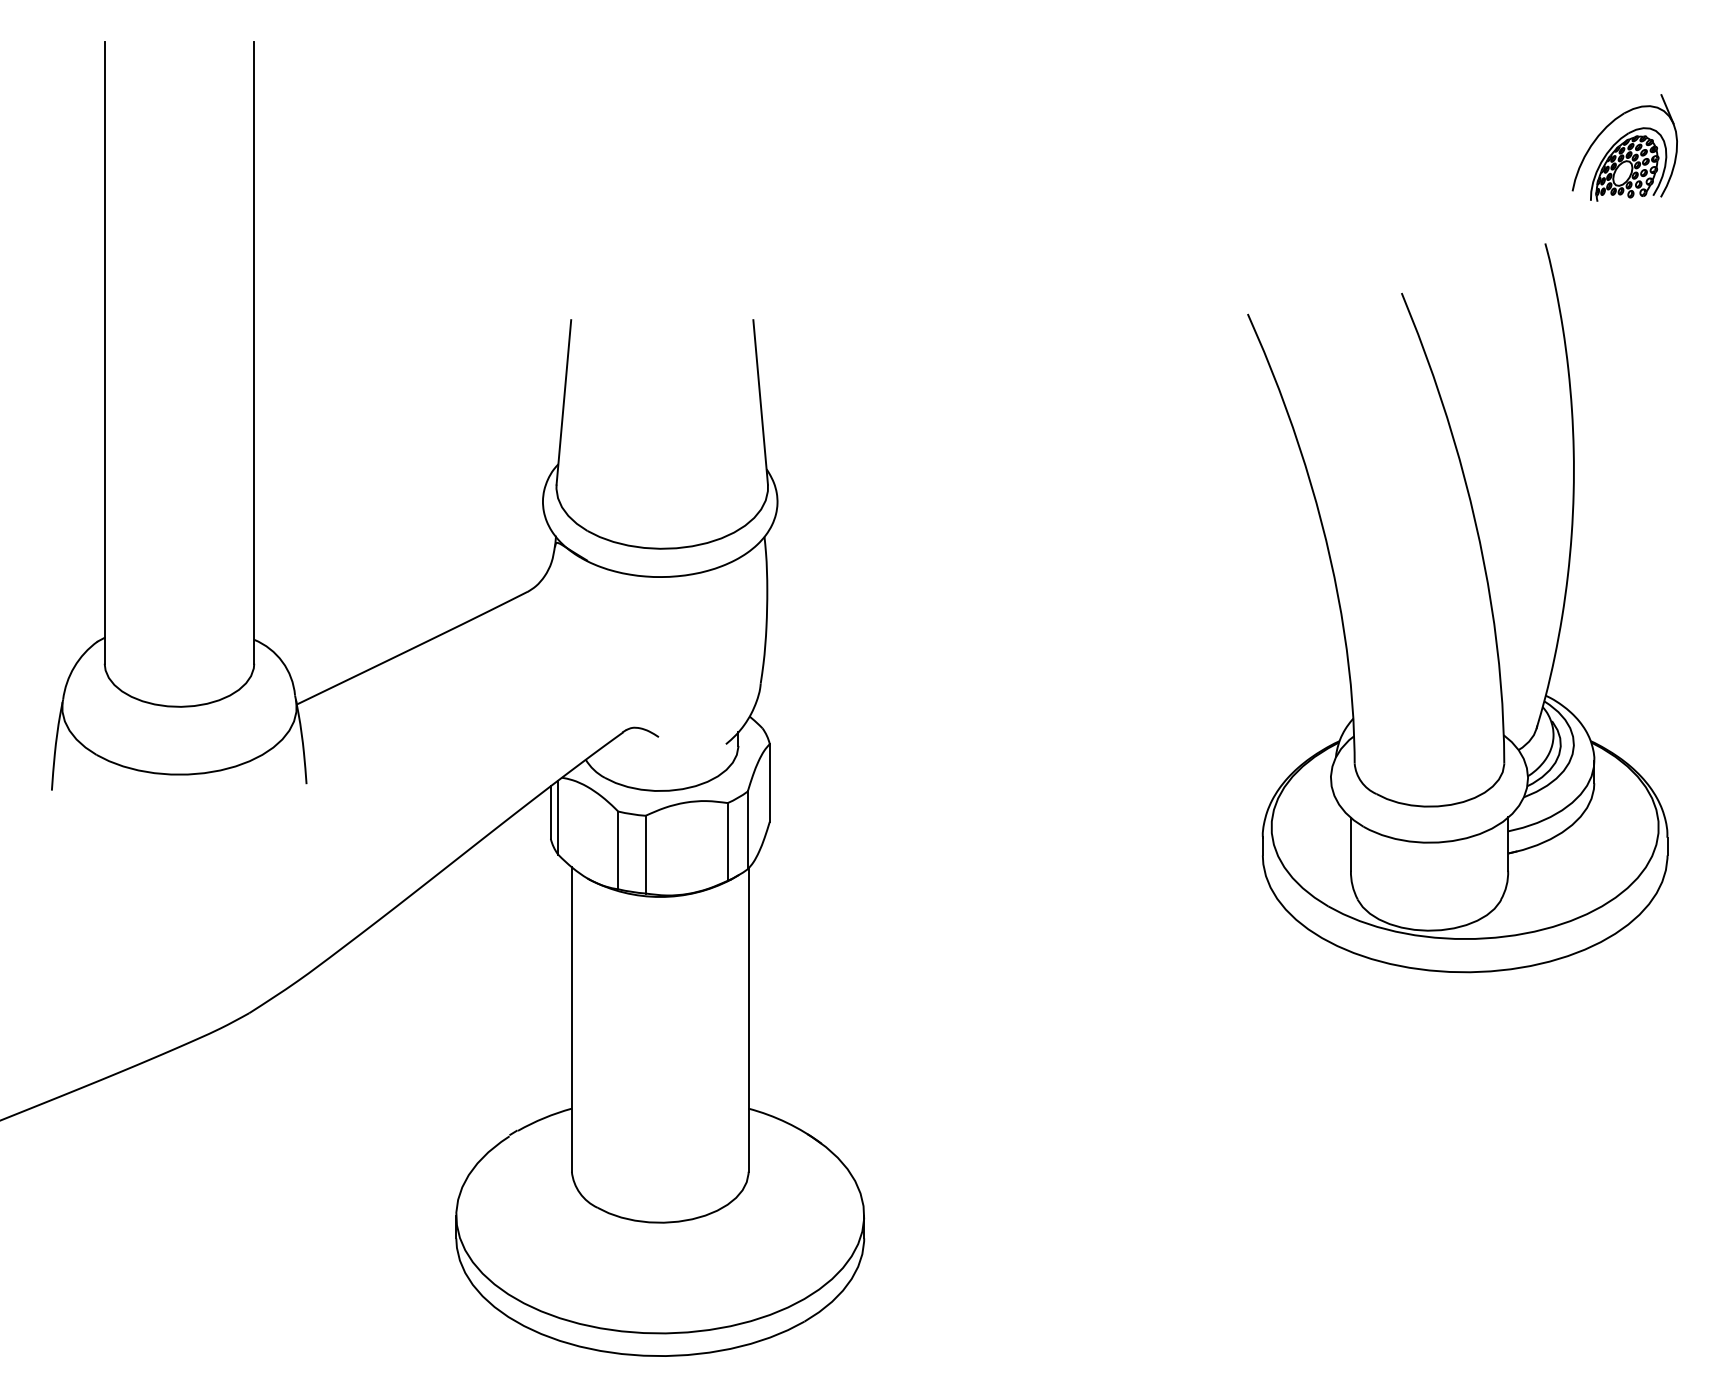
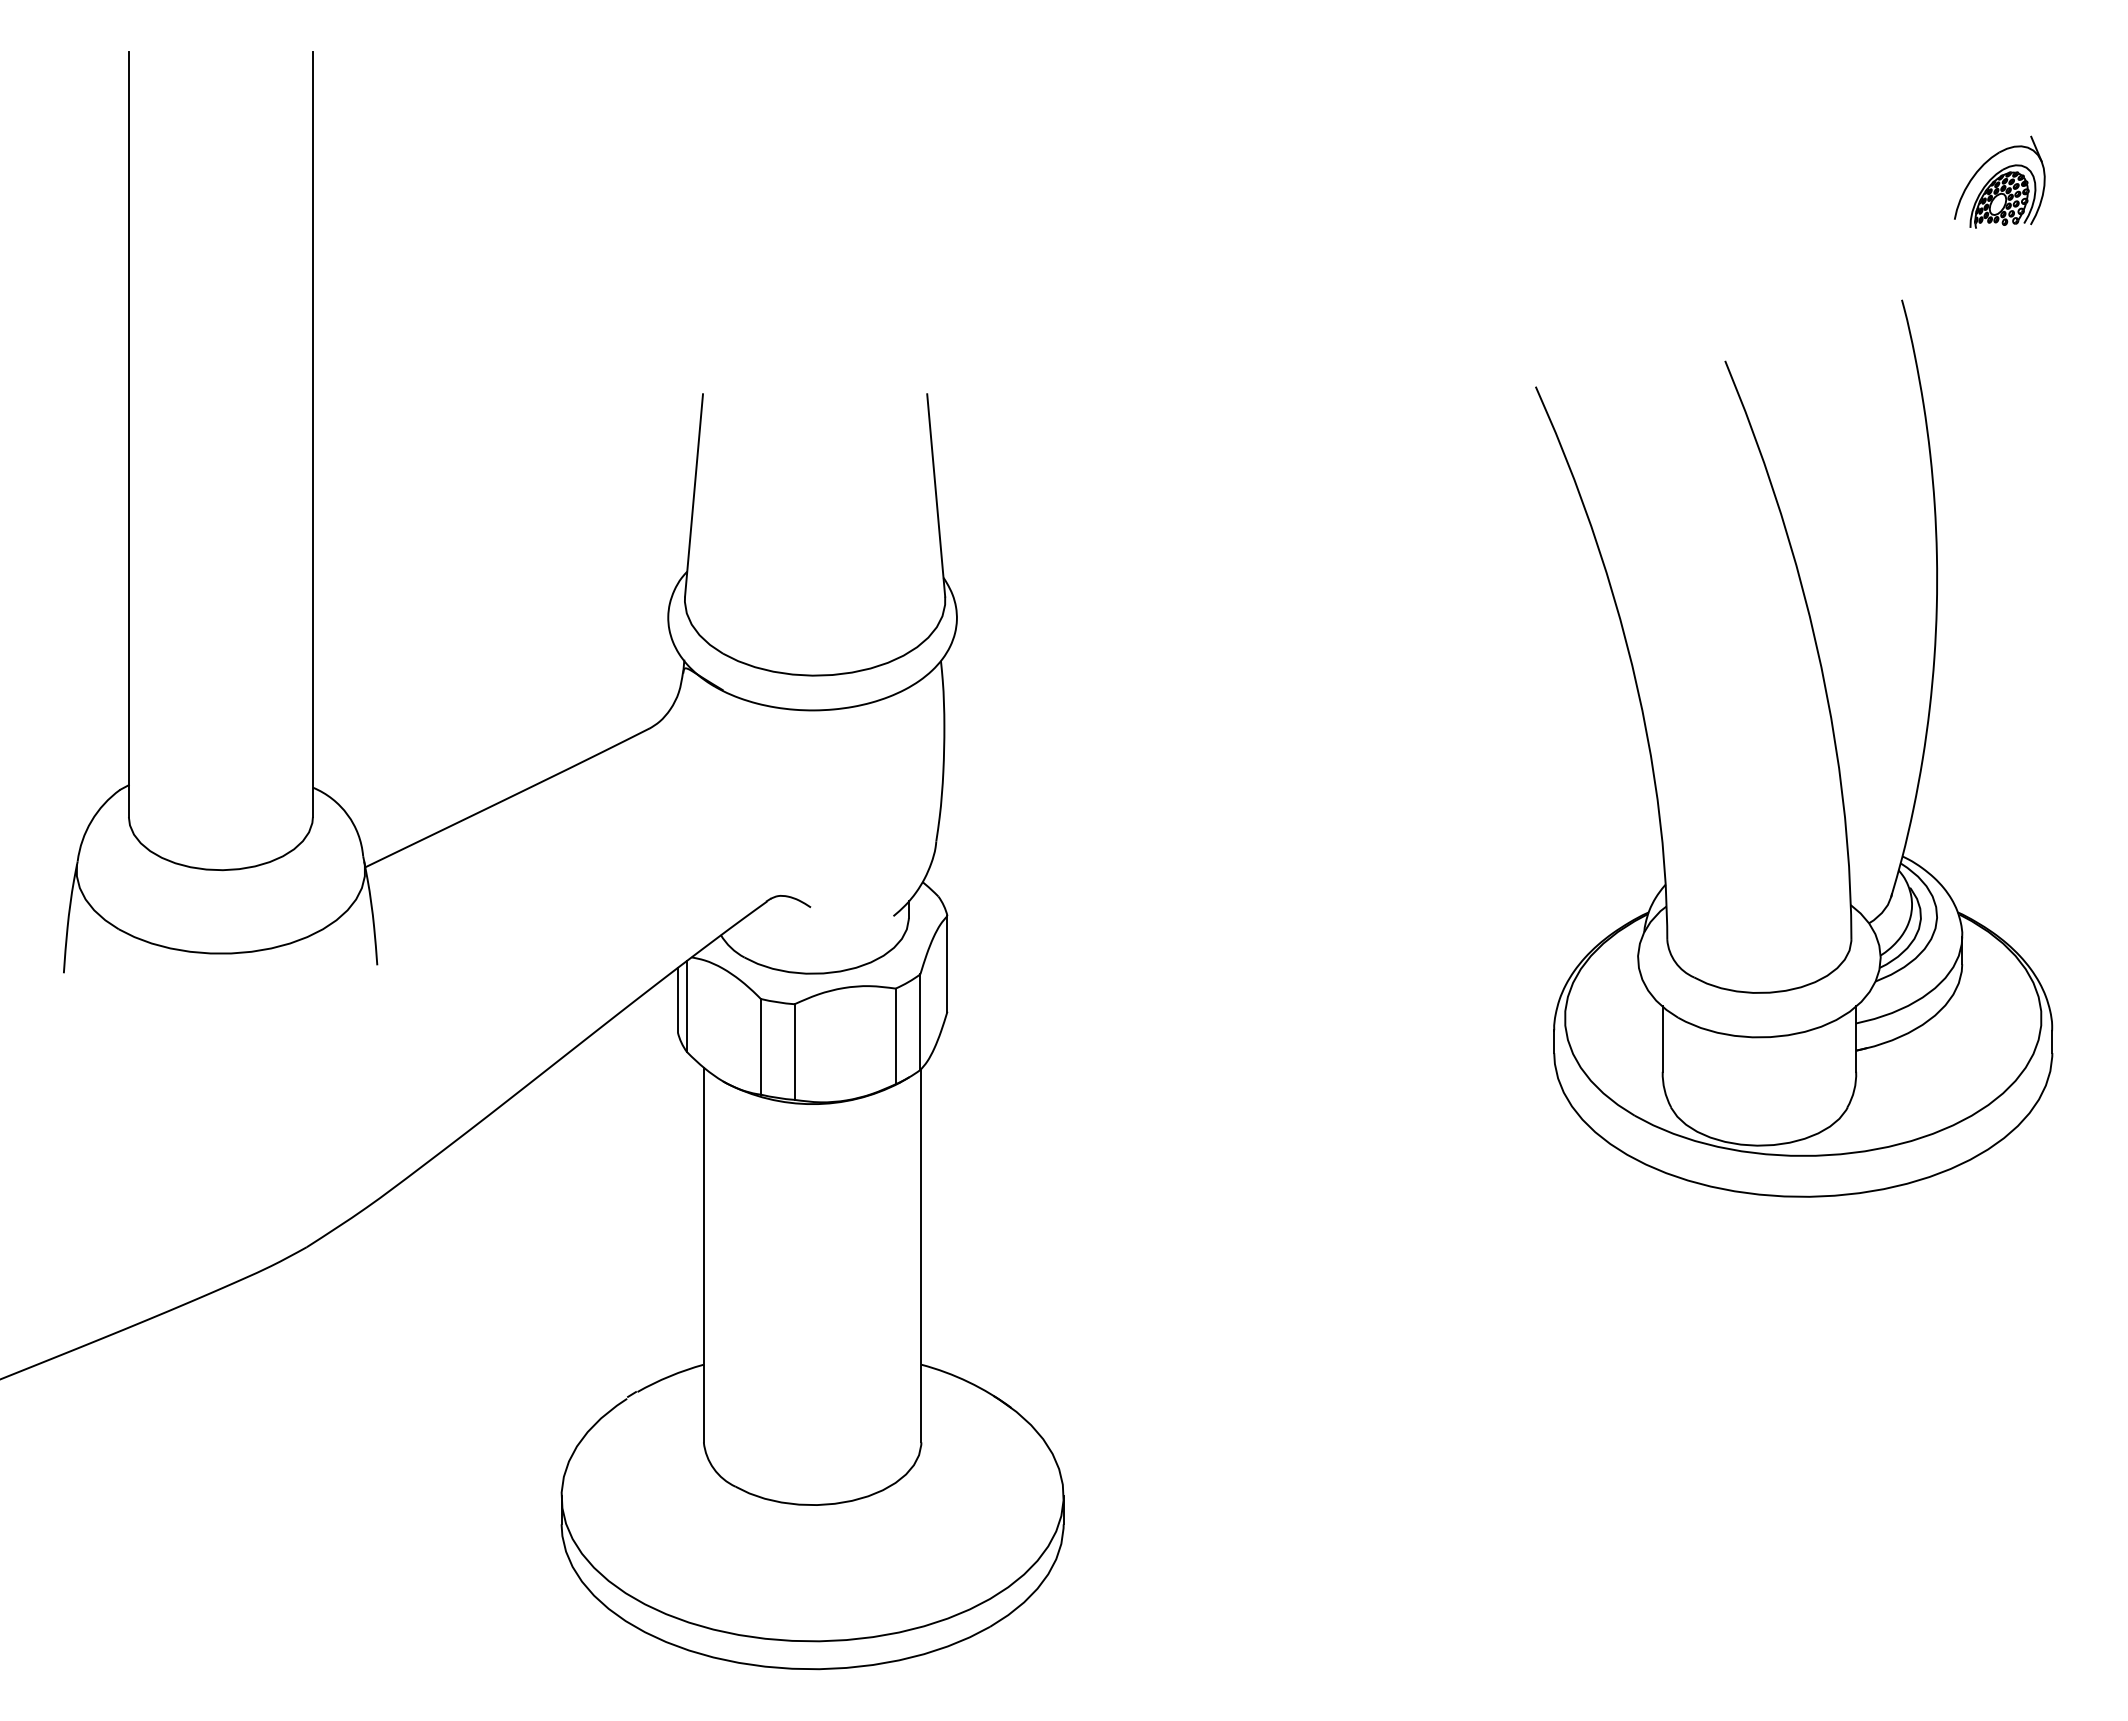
part: (1624, 148) -> (1999, 182), size x0.7

